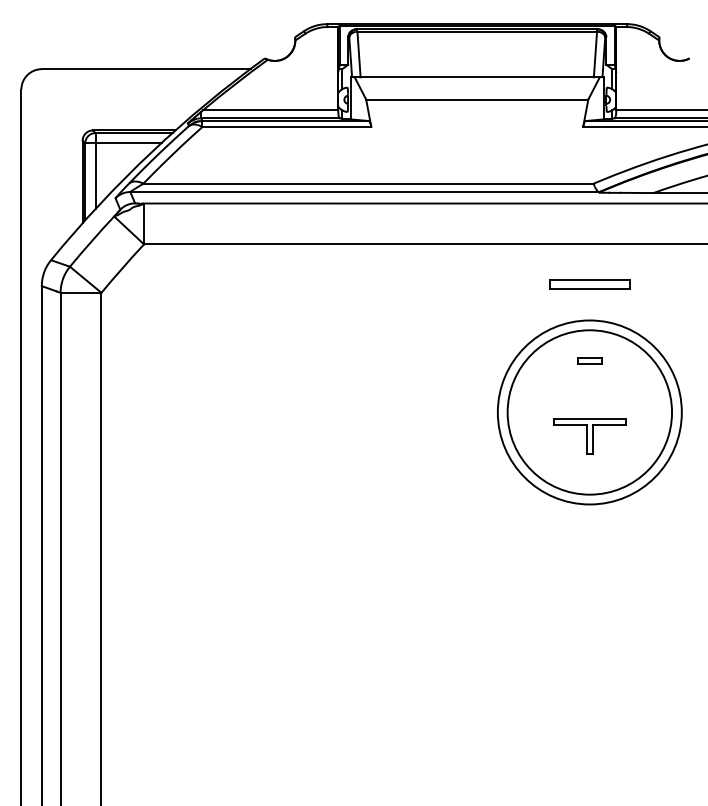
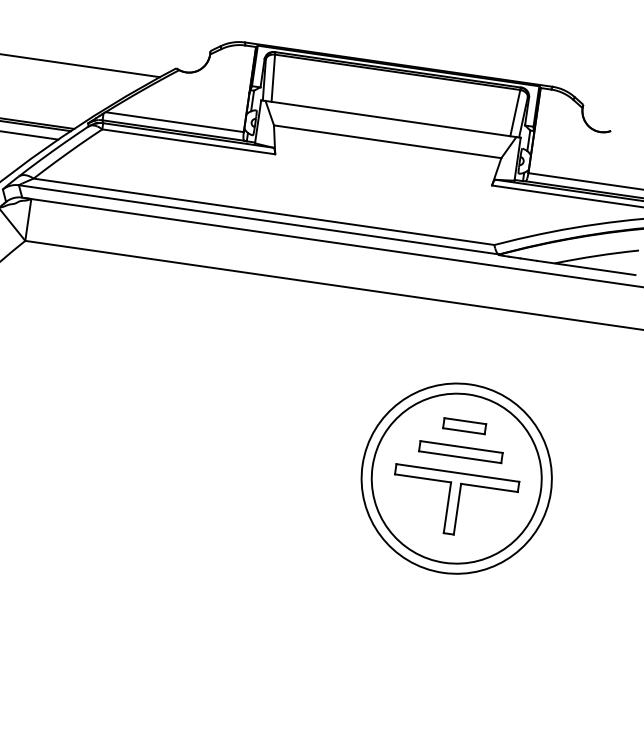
part: (589, 284) -> (460, 452), moved
part: (589, 360) -> (464, 425), size x1.67
part: (589, 436) -> (452, 503), size x1.67

